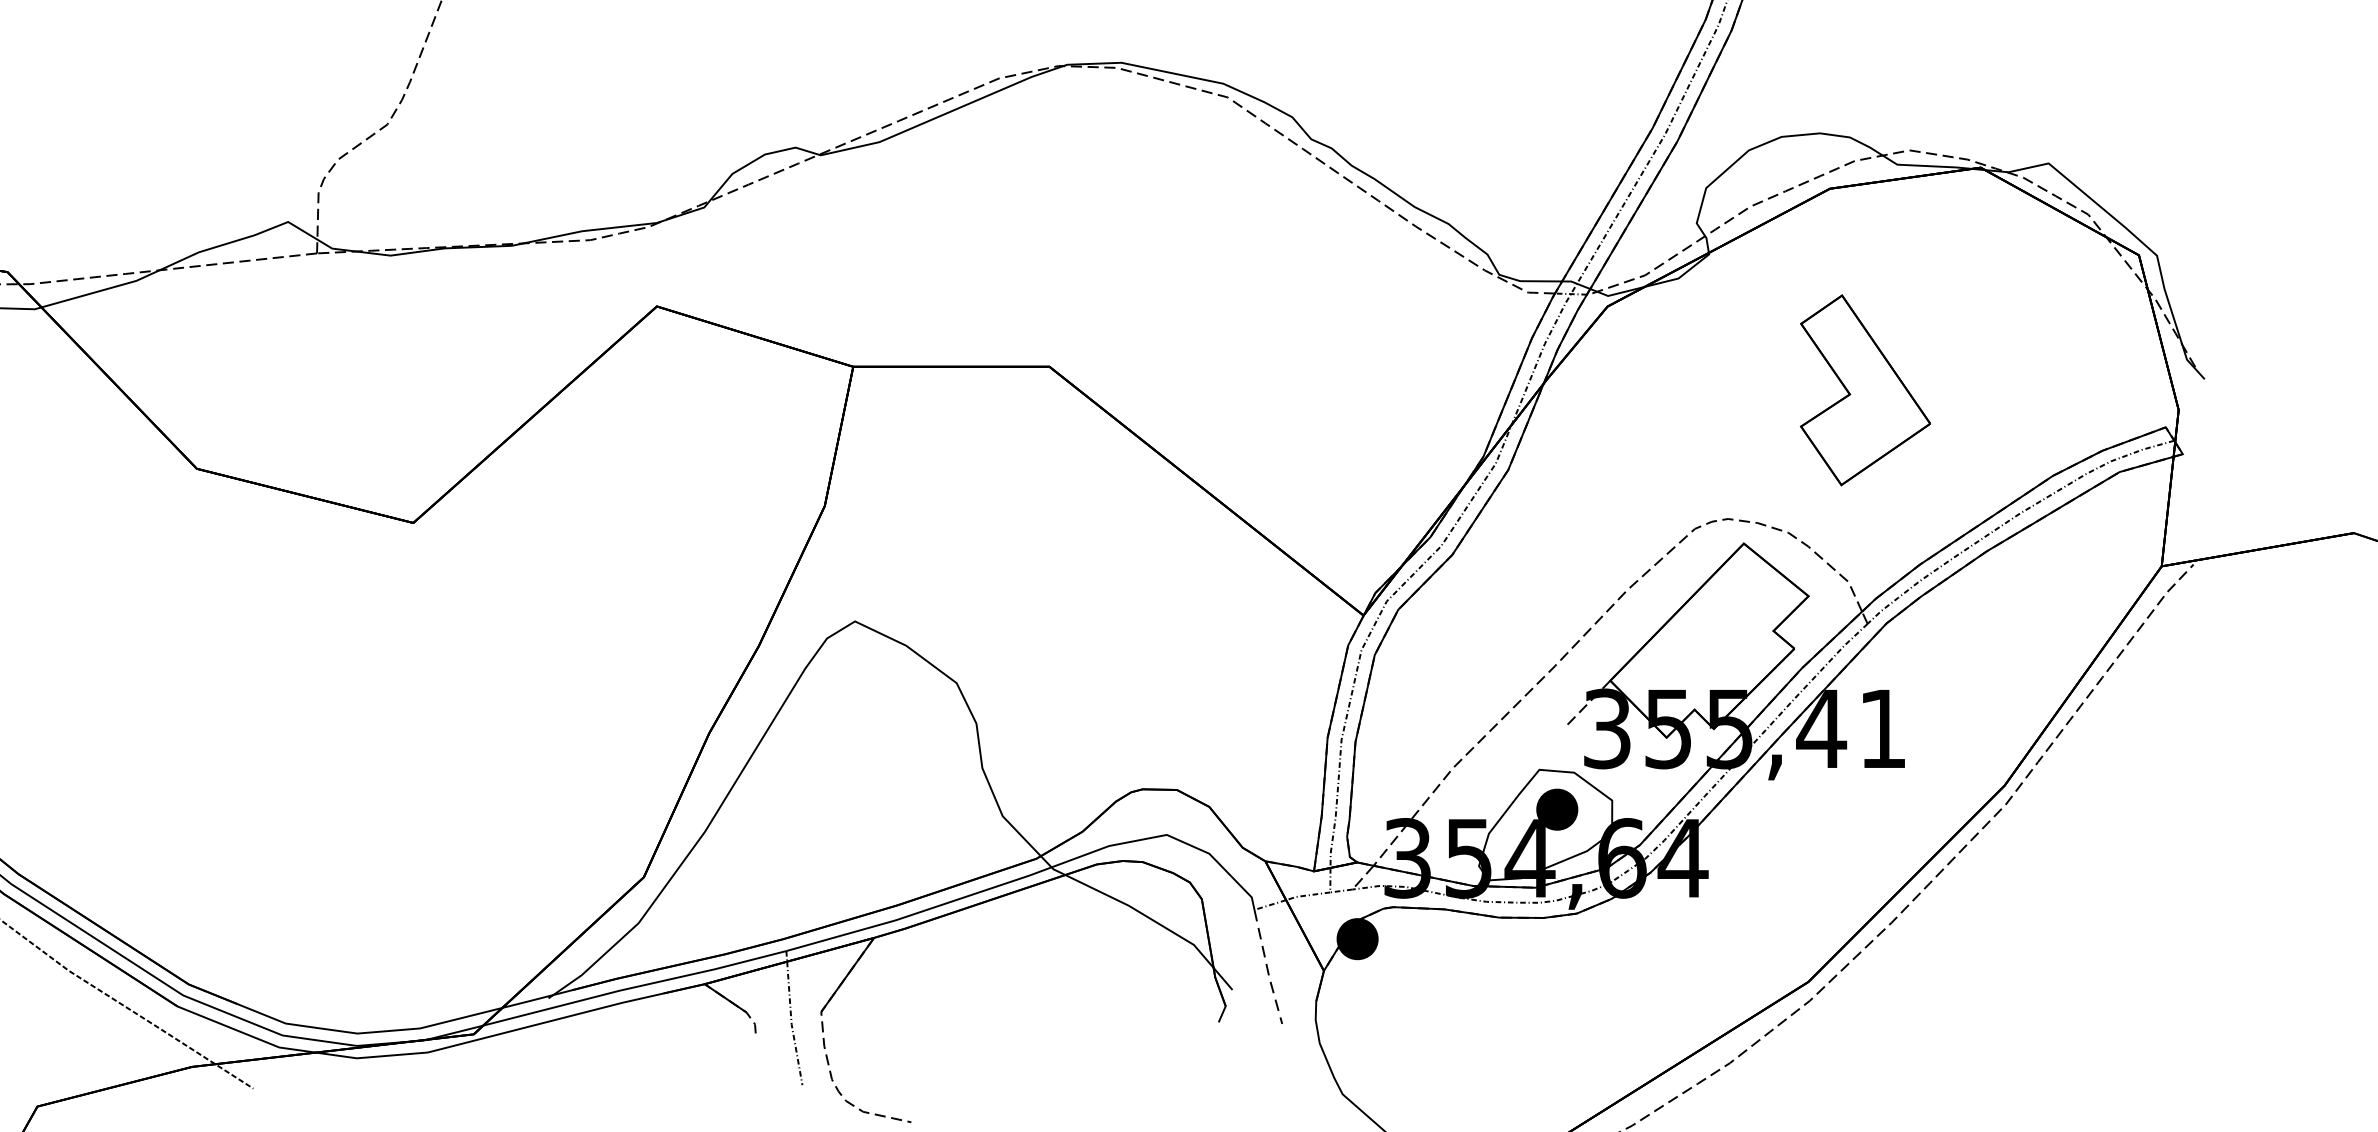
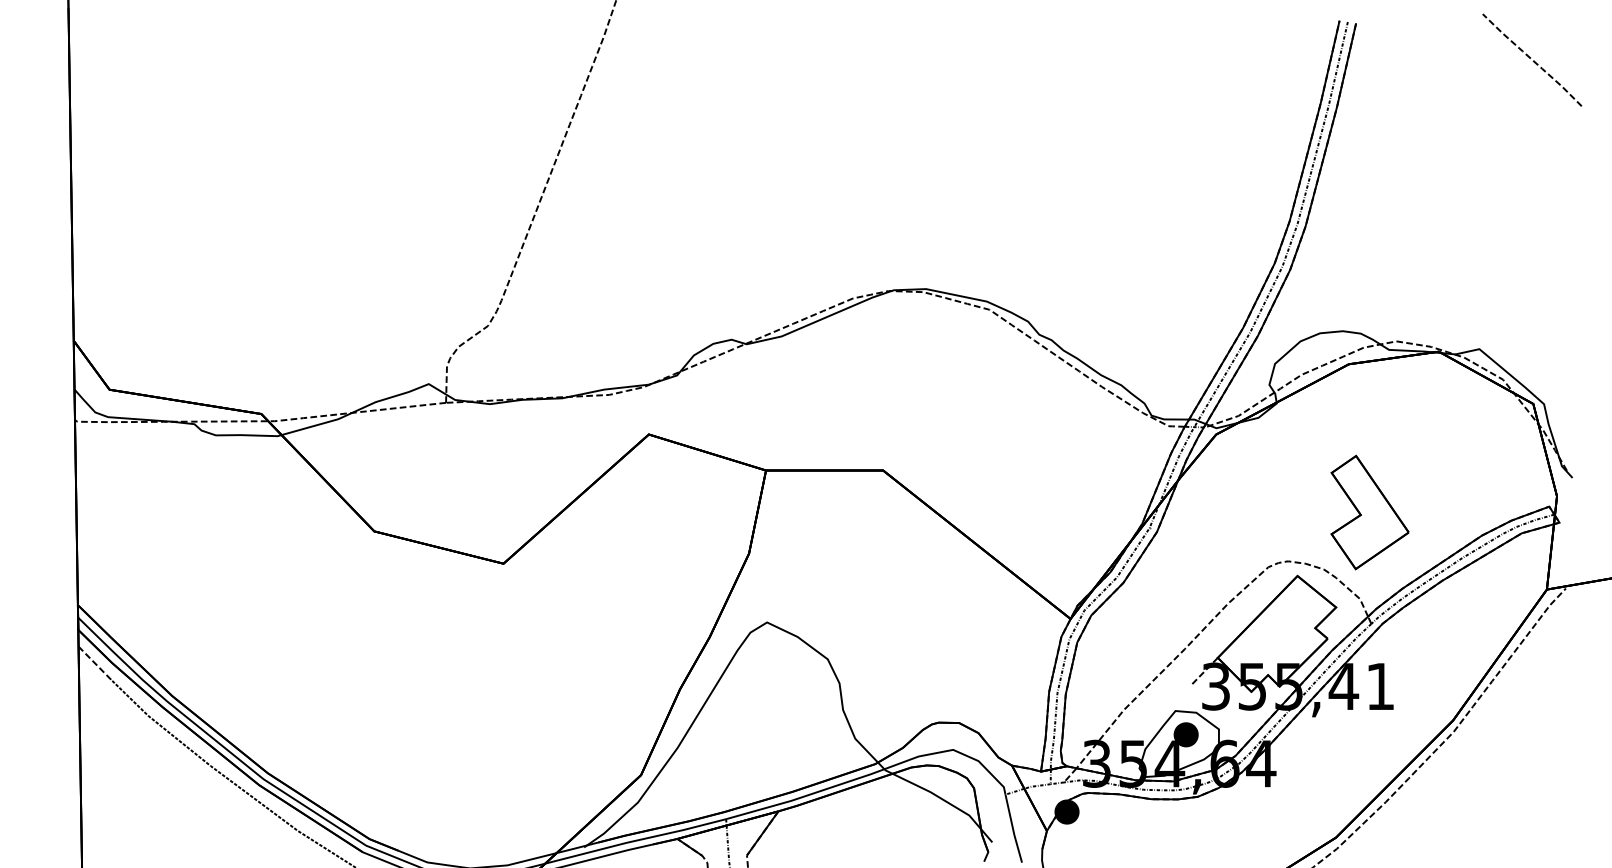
part: (1864, 390) -> (1369, 512), moved
line: (1267, 968) -> (1013, 829), dashed -> solid

